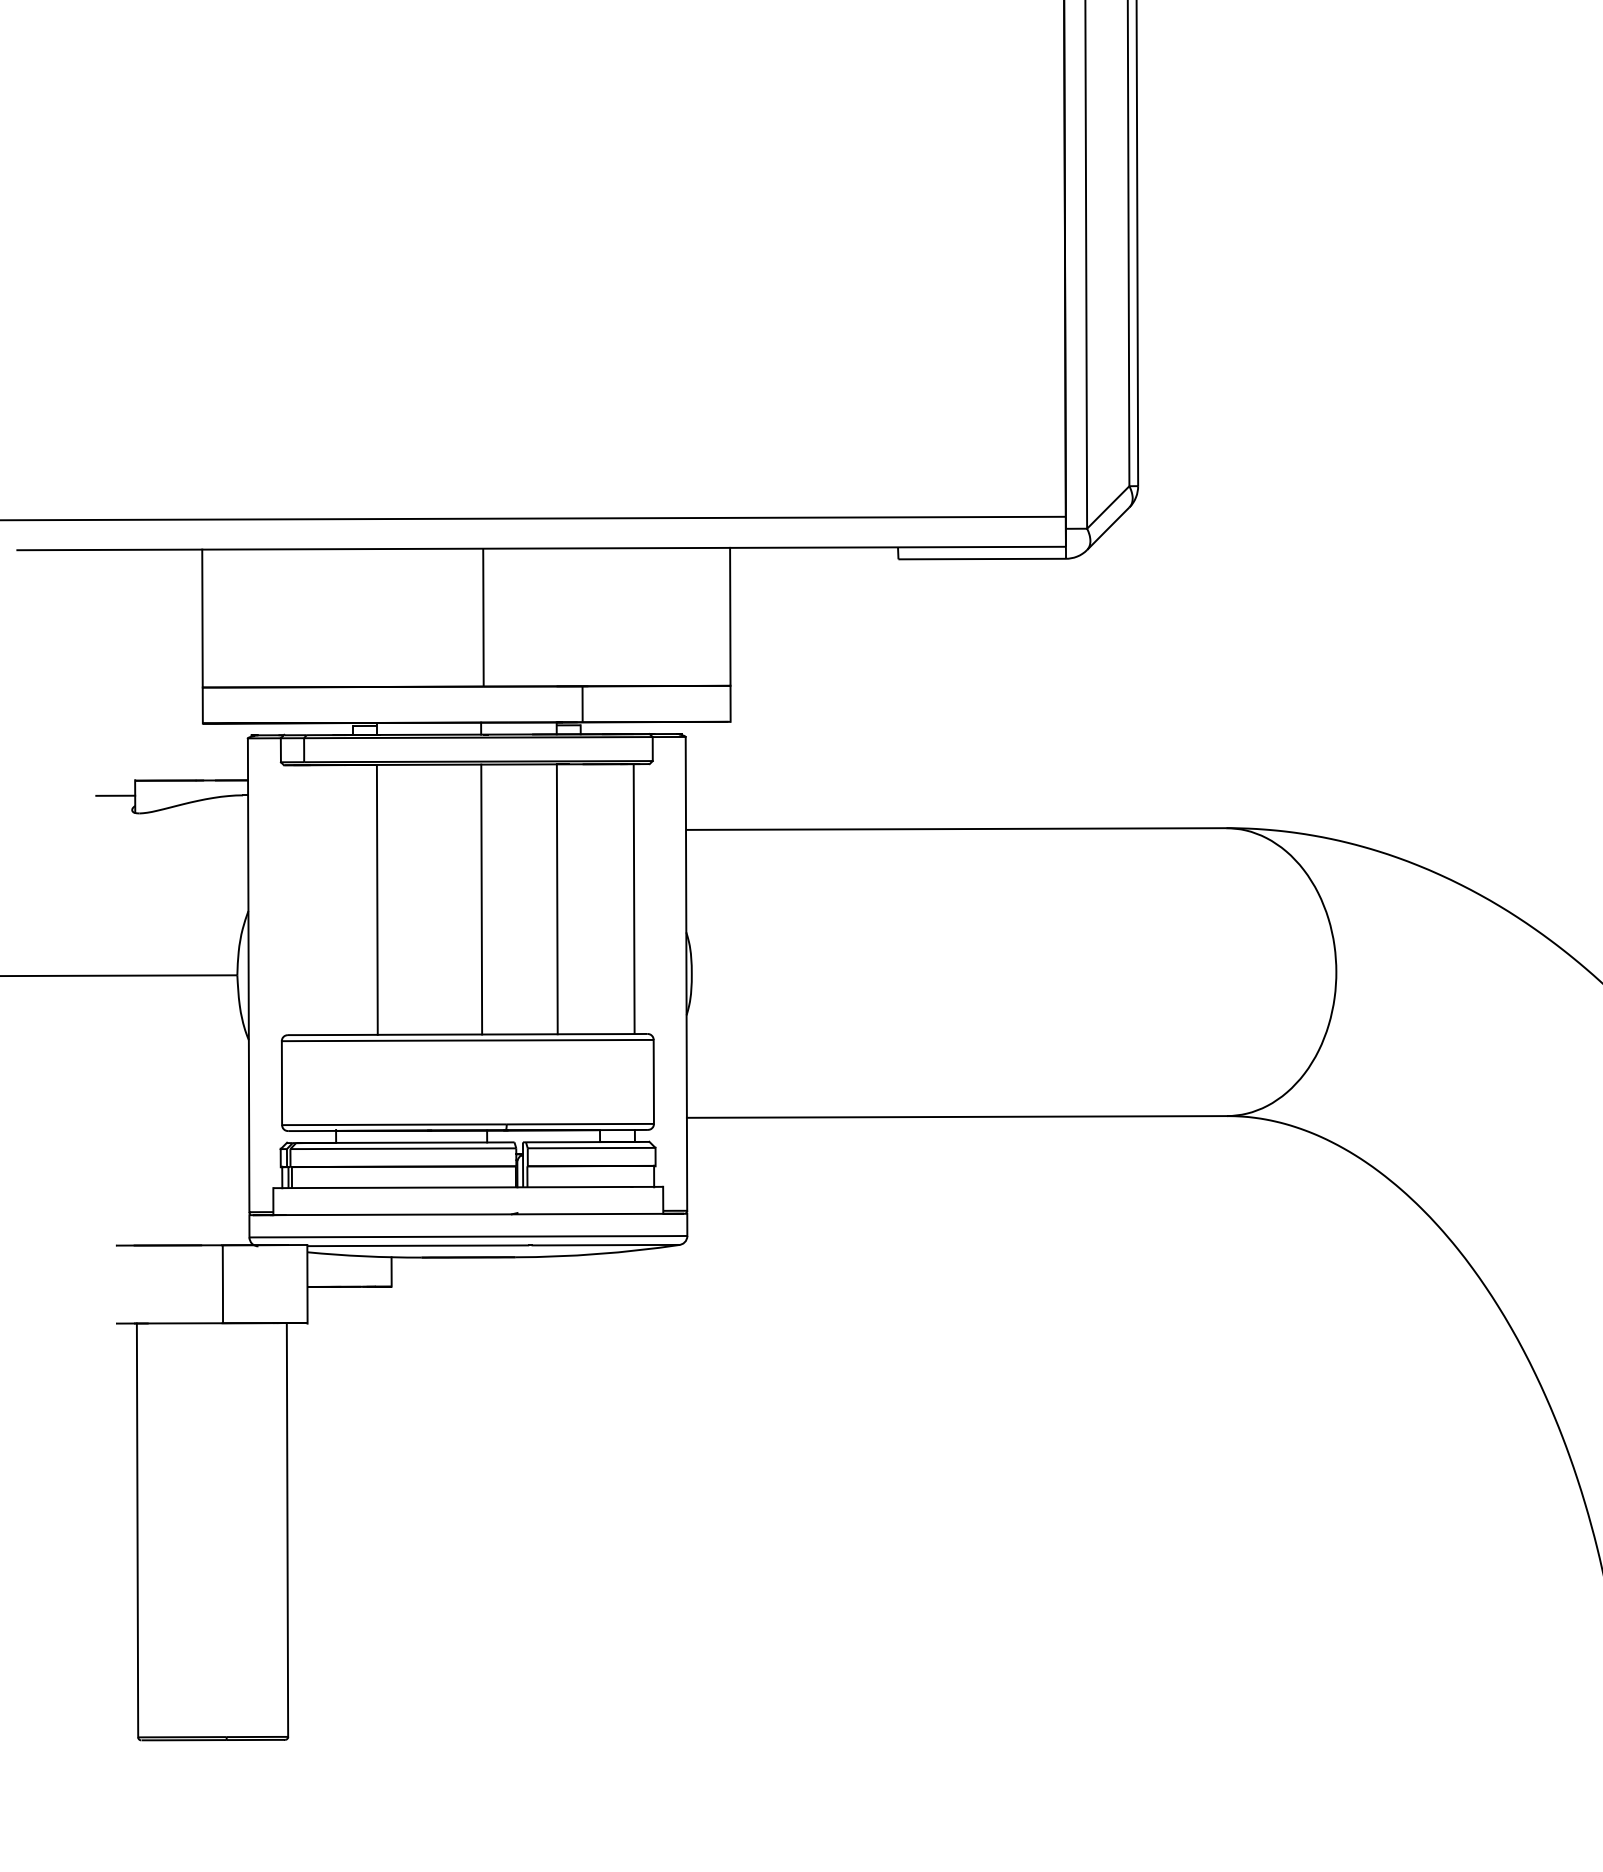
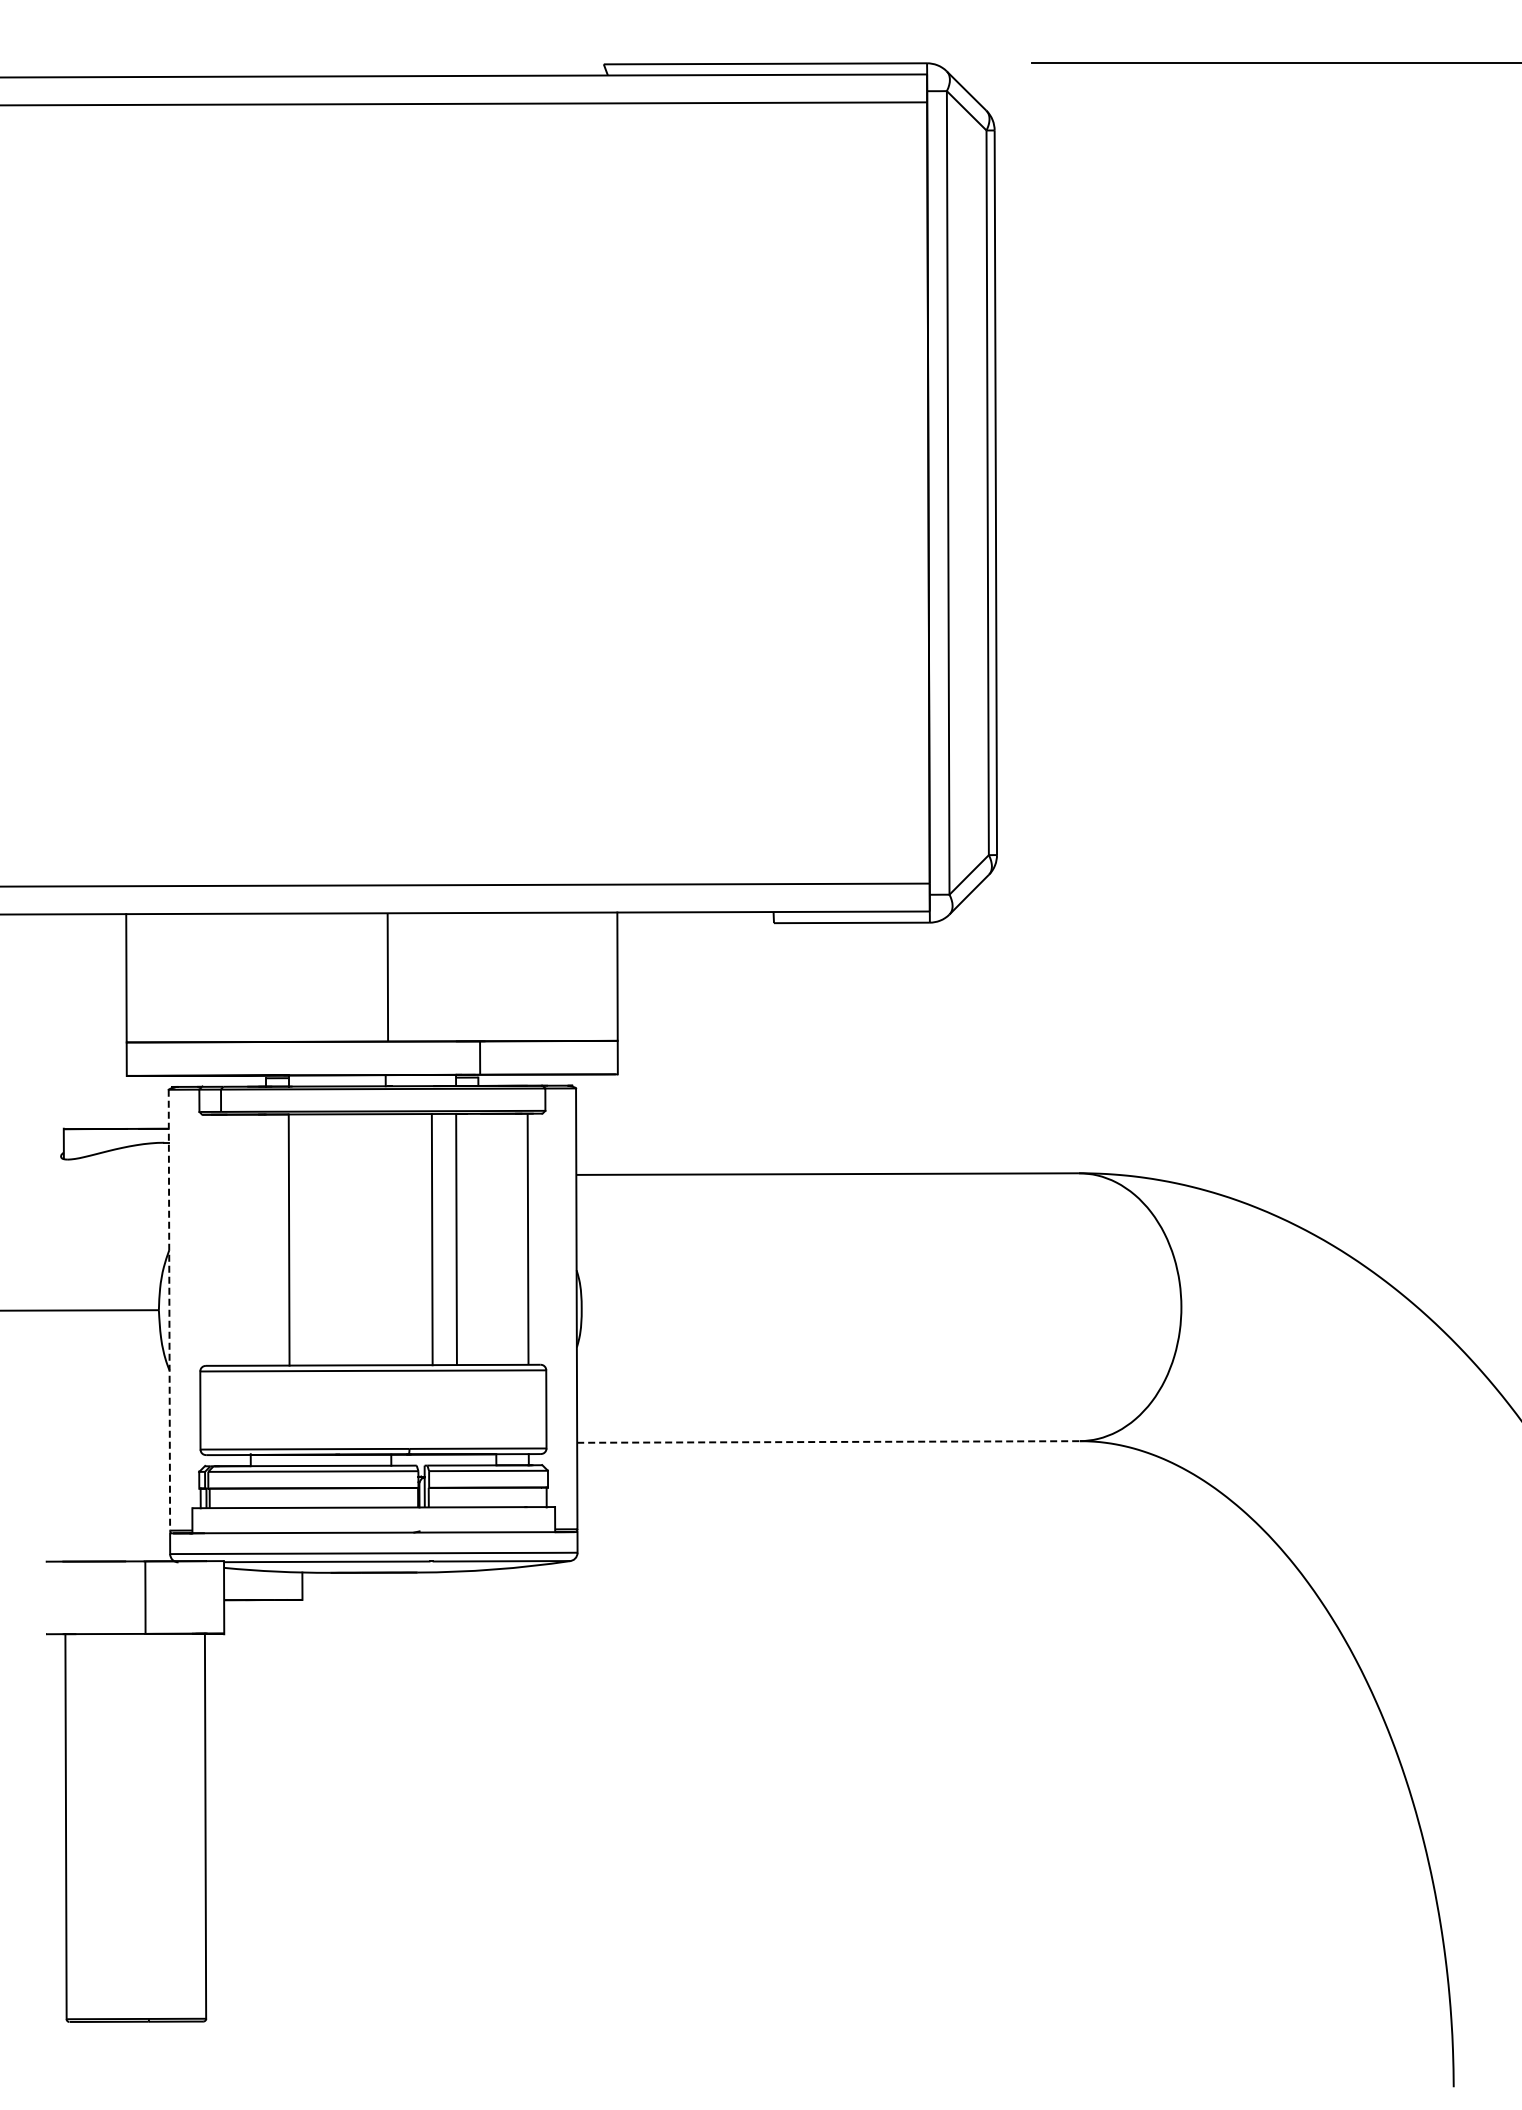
line: (115, 796) -> (45, 1143), removed
line: (480, 899) -> (431, 1239), moved
line: (248, 975) -> (169, 1310), solid -> dashed
line: (957, 1116) -> (828, 1441), solid -> dashed

